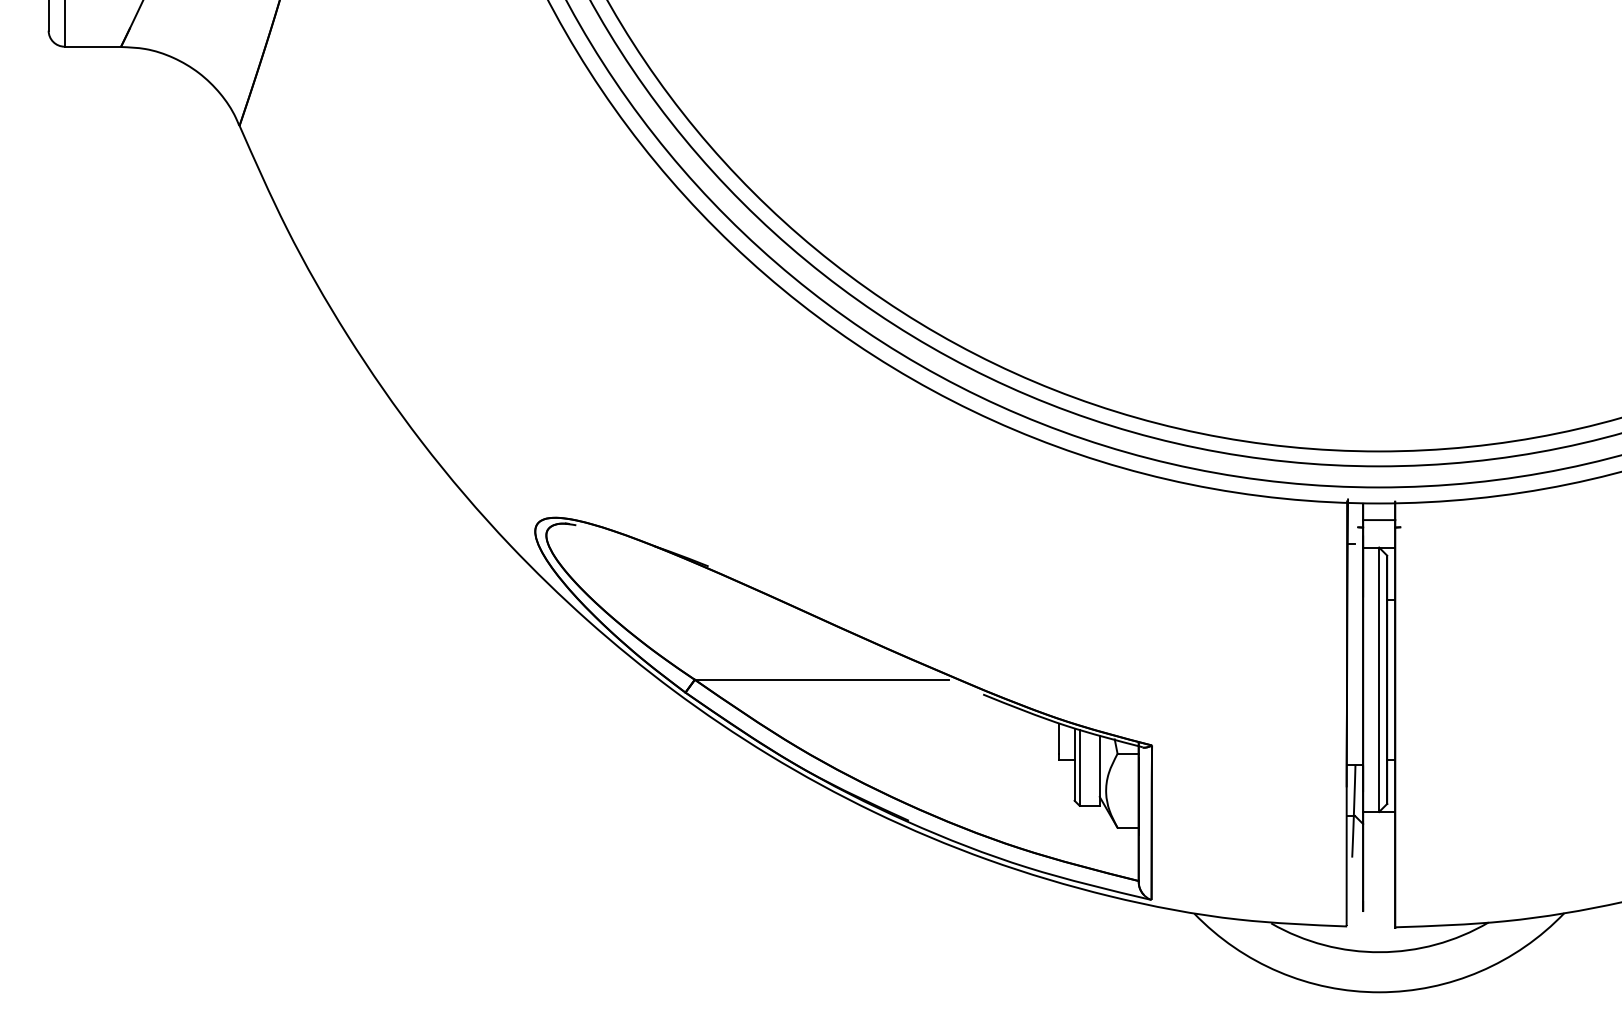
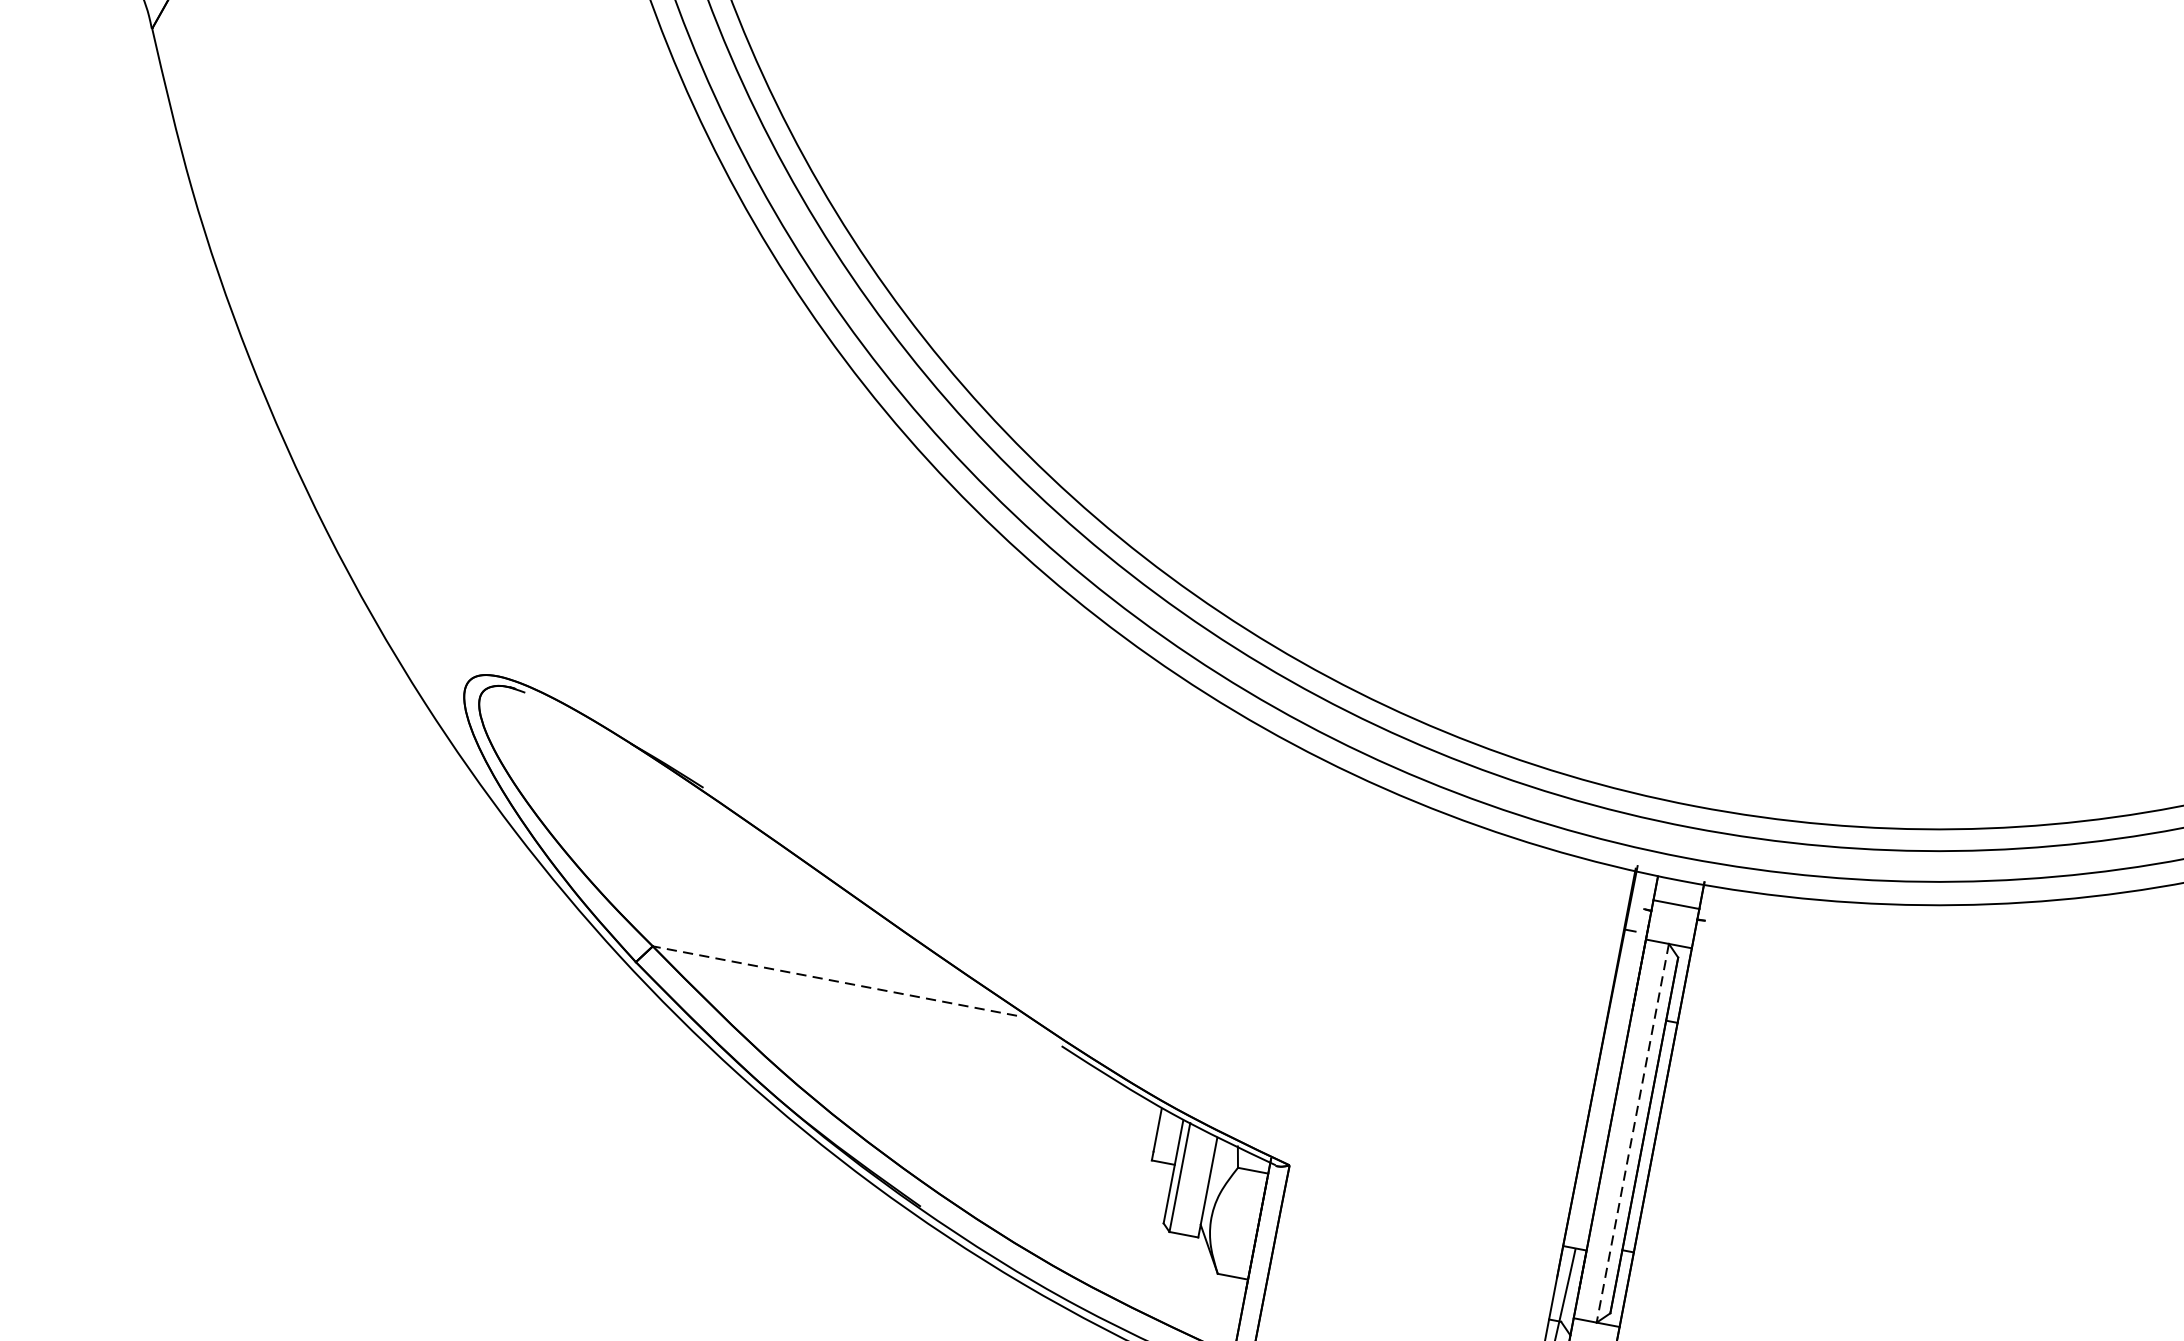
line: (821, 679) -> (834, 980), solid -> dashed
line: (1379, 680) -> (1633, 1134), solid -> dashed

